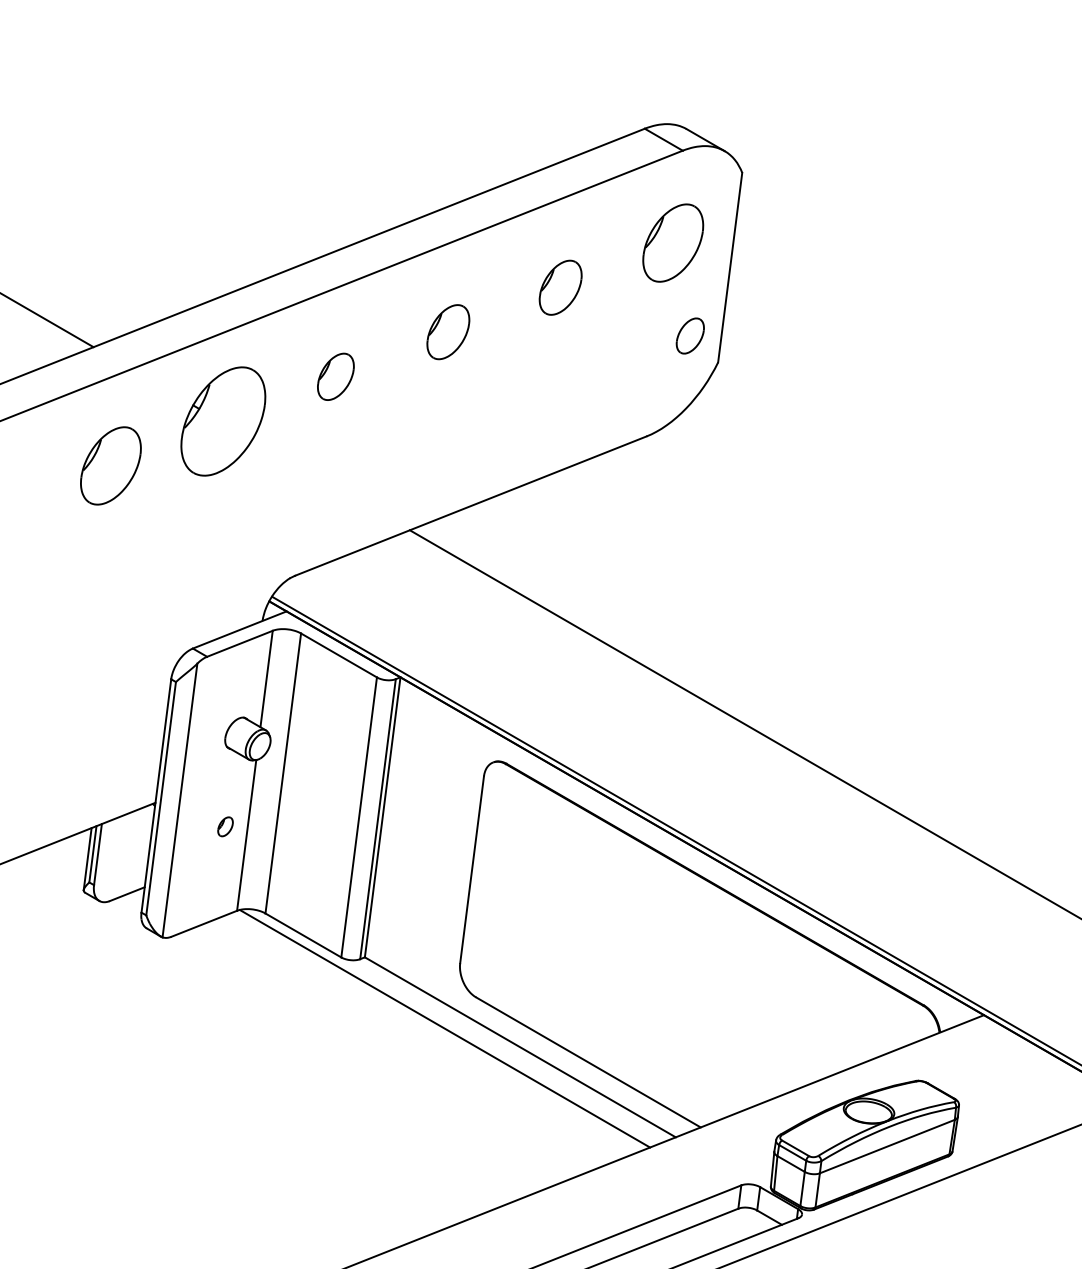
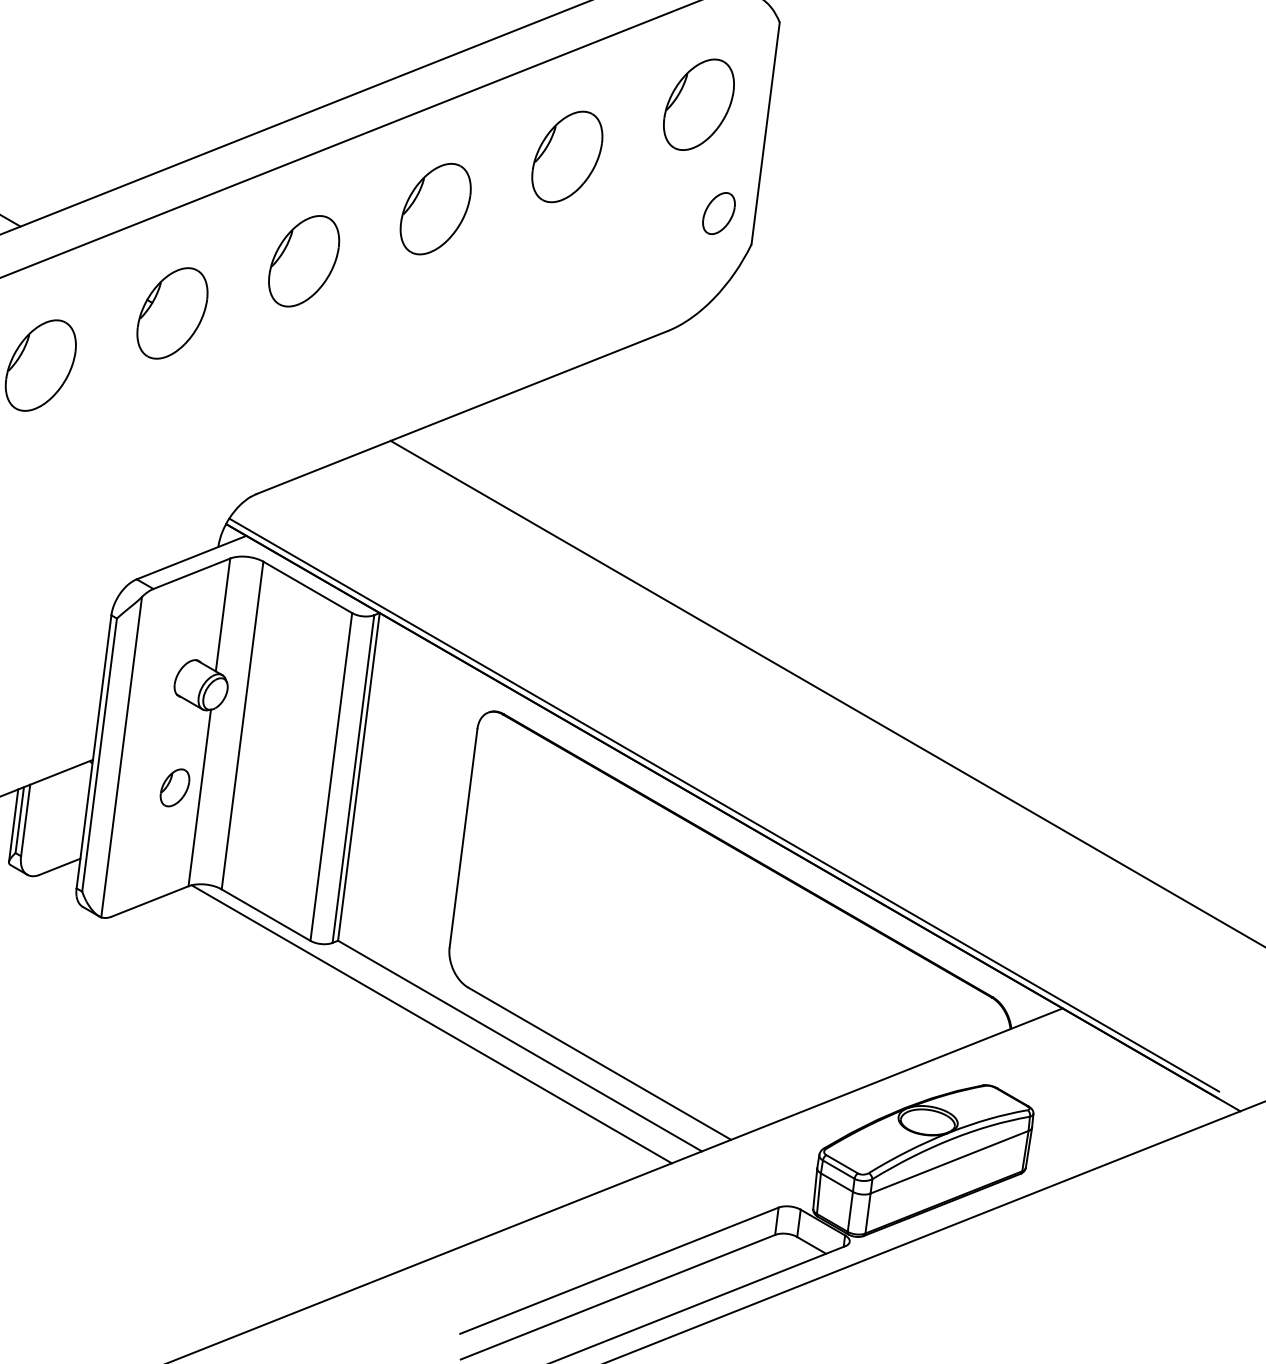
part: (560, 287) -> (567, 156), size x1.43
part: (448, 331) -> (435, 208), size x1.43
part: (335, 376) -> (303, 260), size x1.67
part: (223, 420) -> (172, 312), size x0.71
part: (225, 826) -> (174, 787), size x1.67

